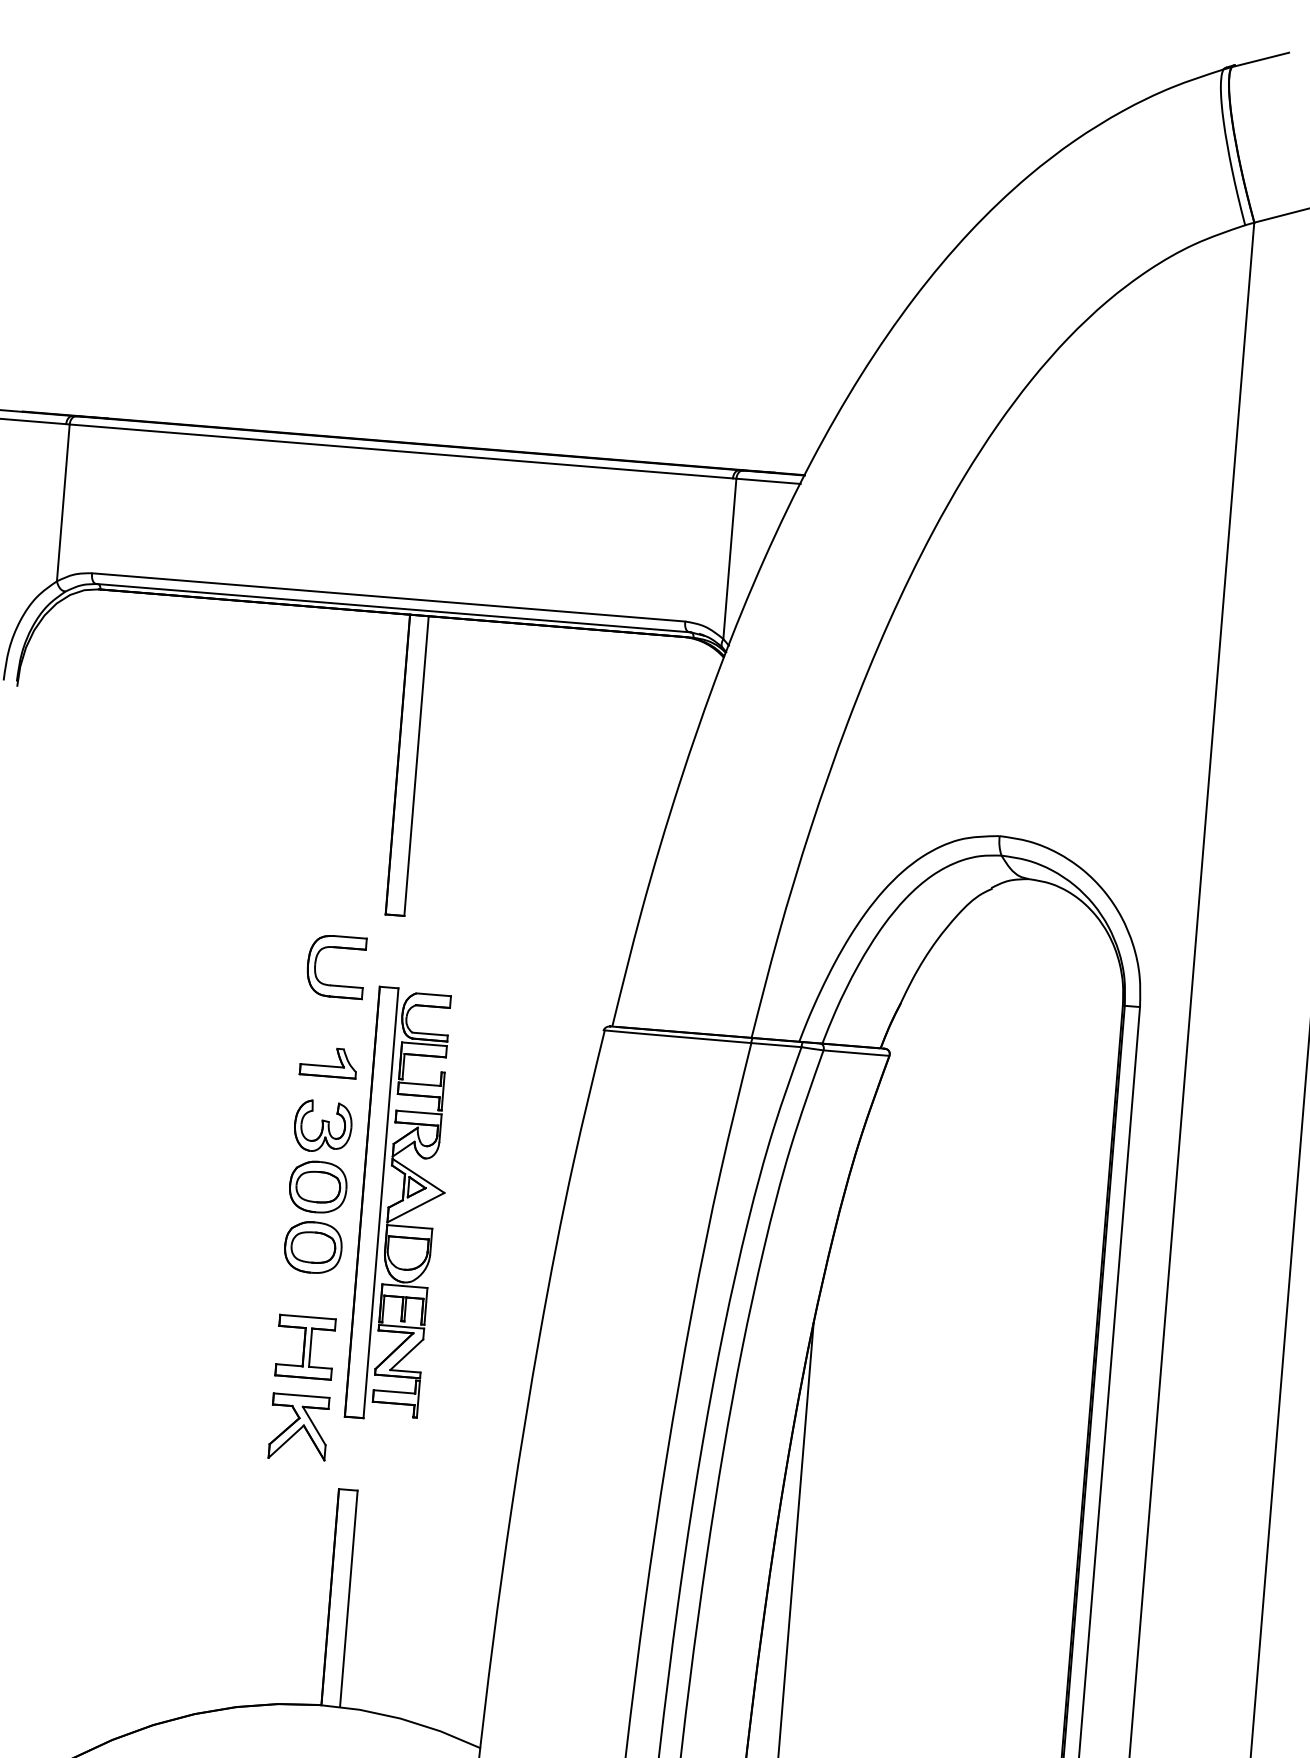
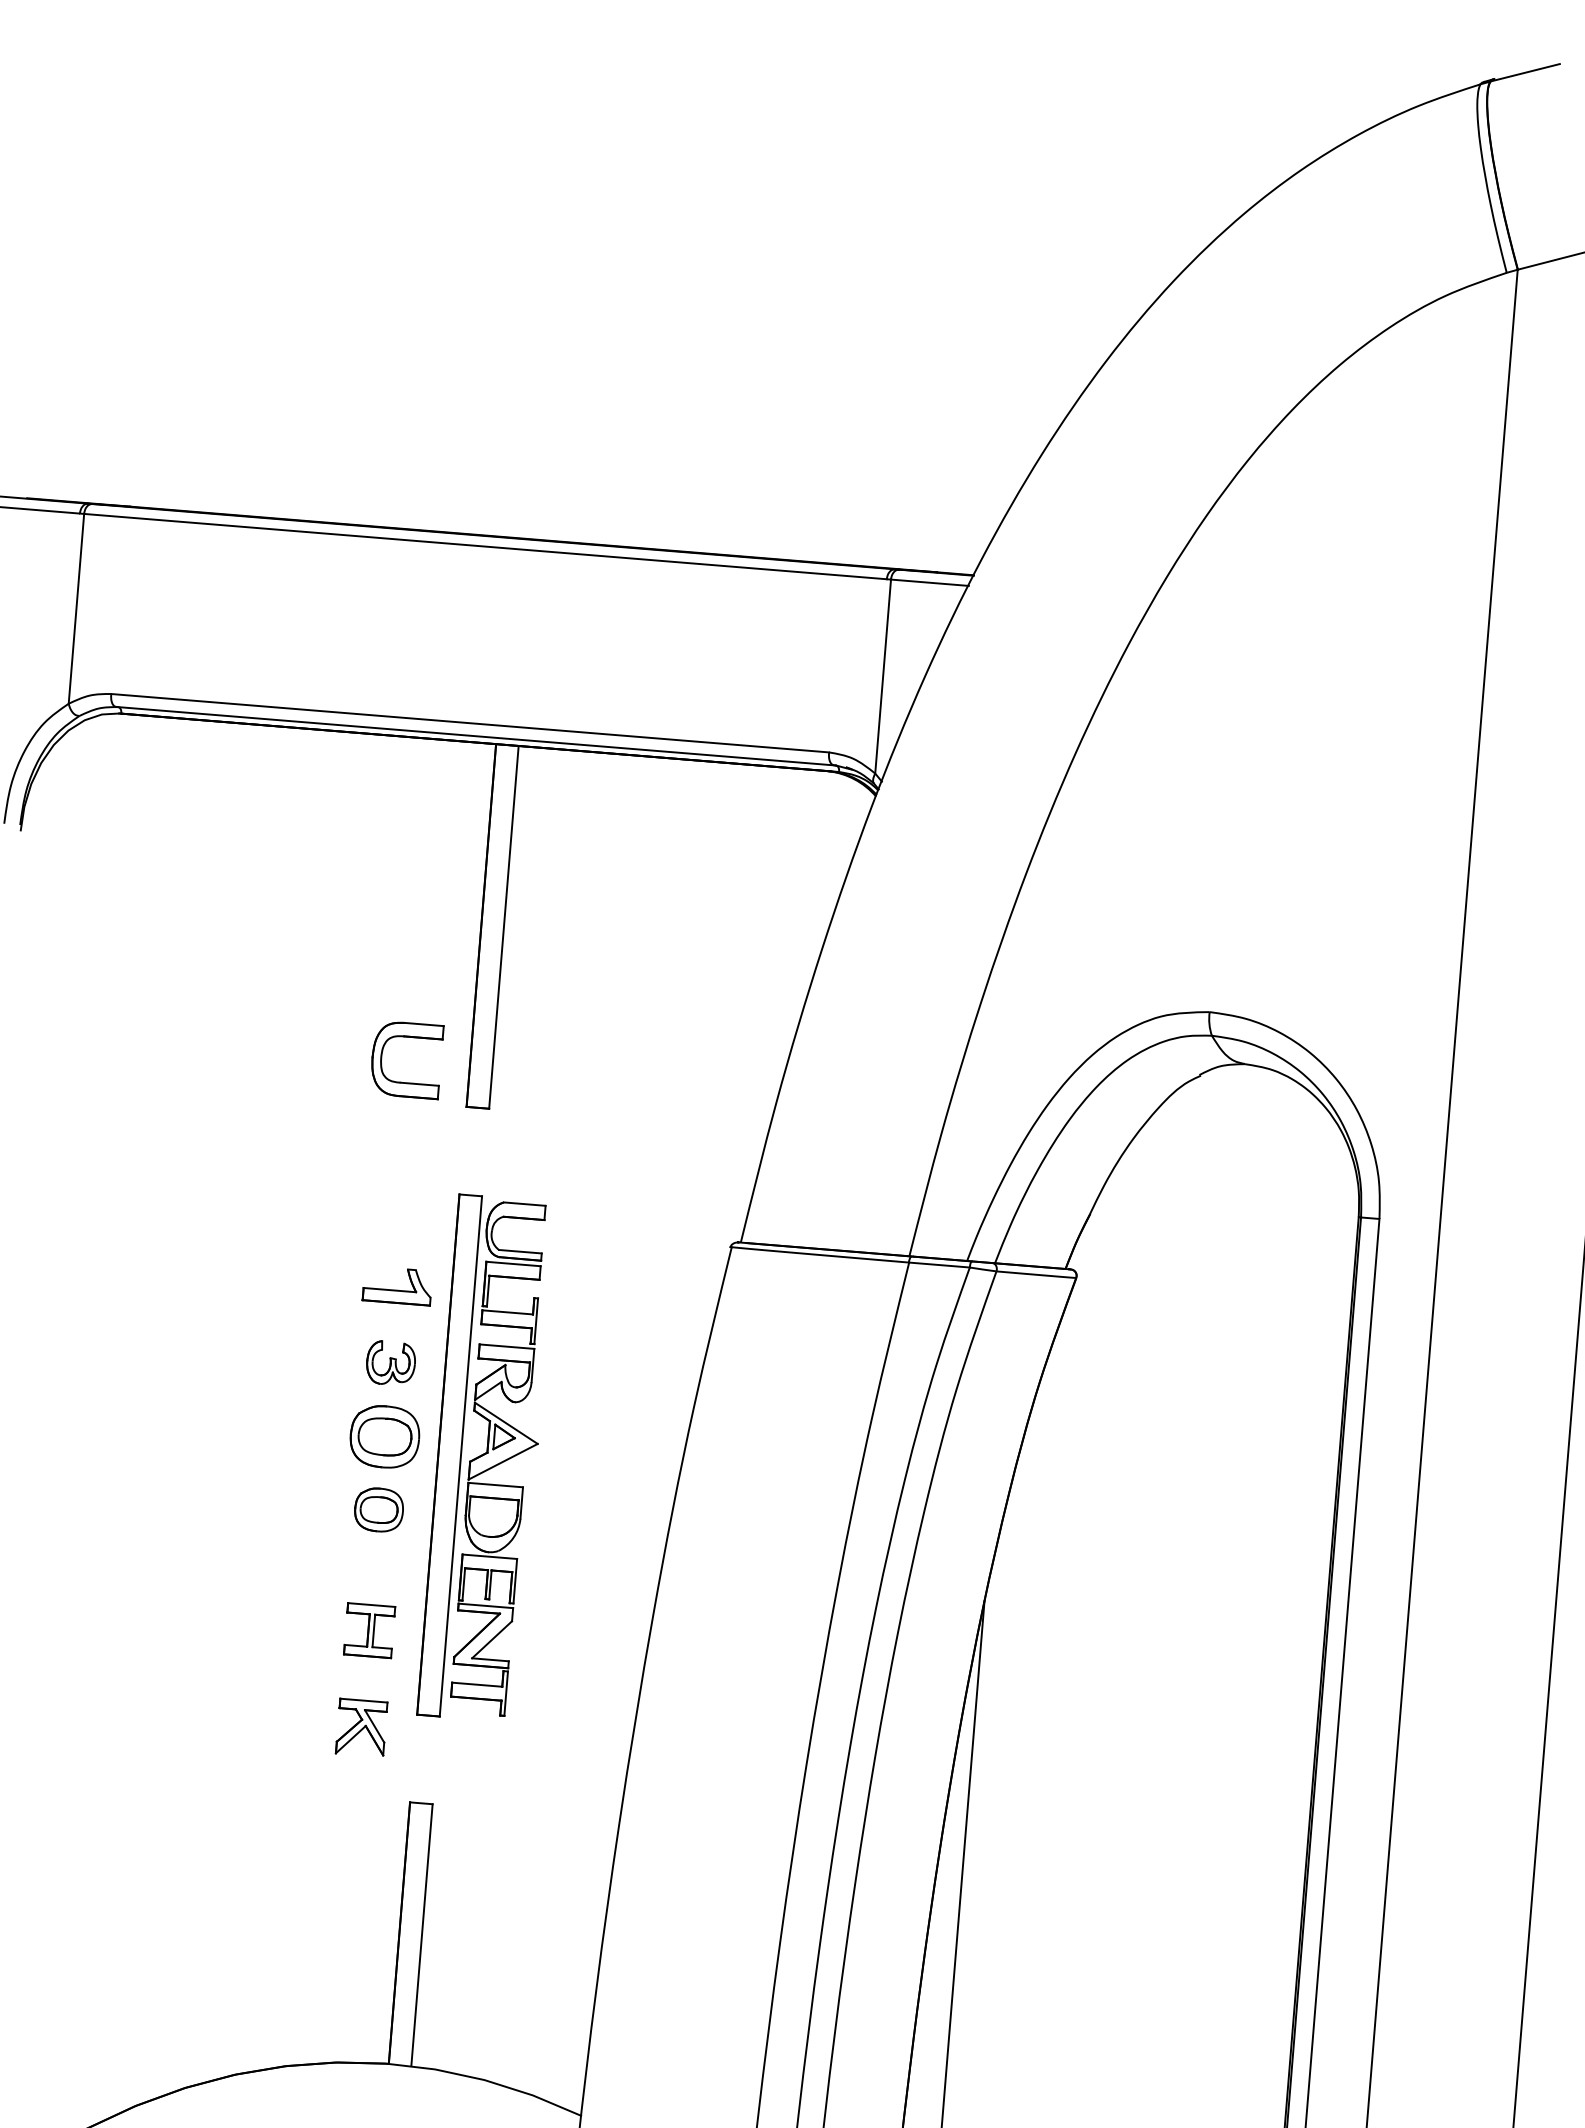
part: (335, 984) -> (405, 1081), moved
part: (323, 1125) -> (391, 1362), size x0.7
part: (313, 1247) -> (379, 1509), size x0.7
part: (305, 1346) -> (369, 1629), size x0.7
part: (298, 1426) -> (361, 1726), size x0.7

